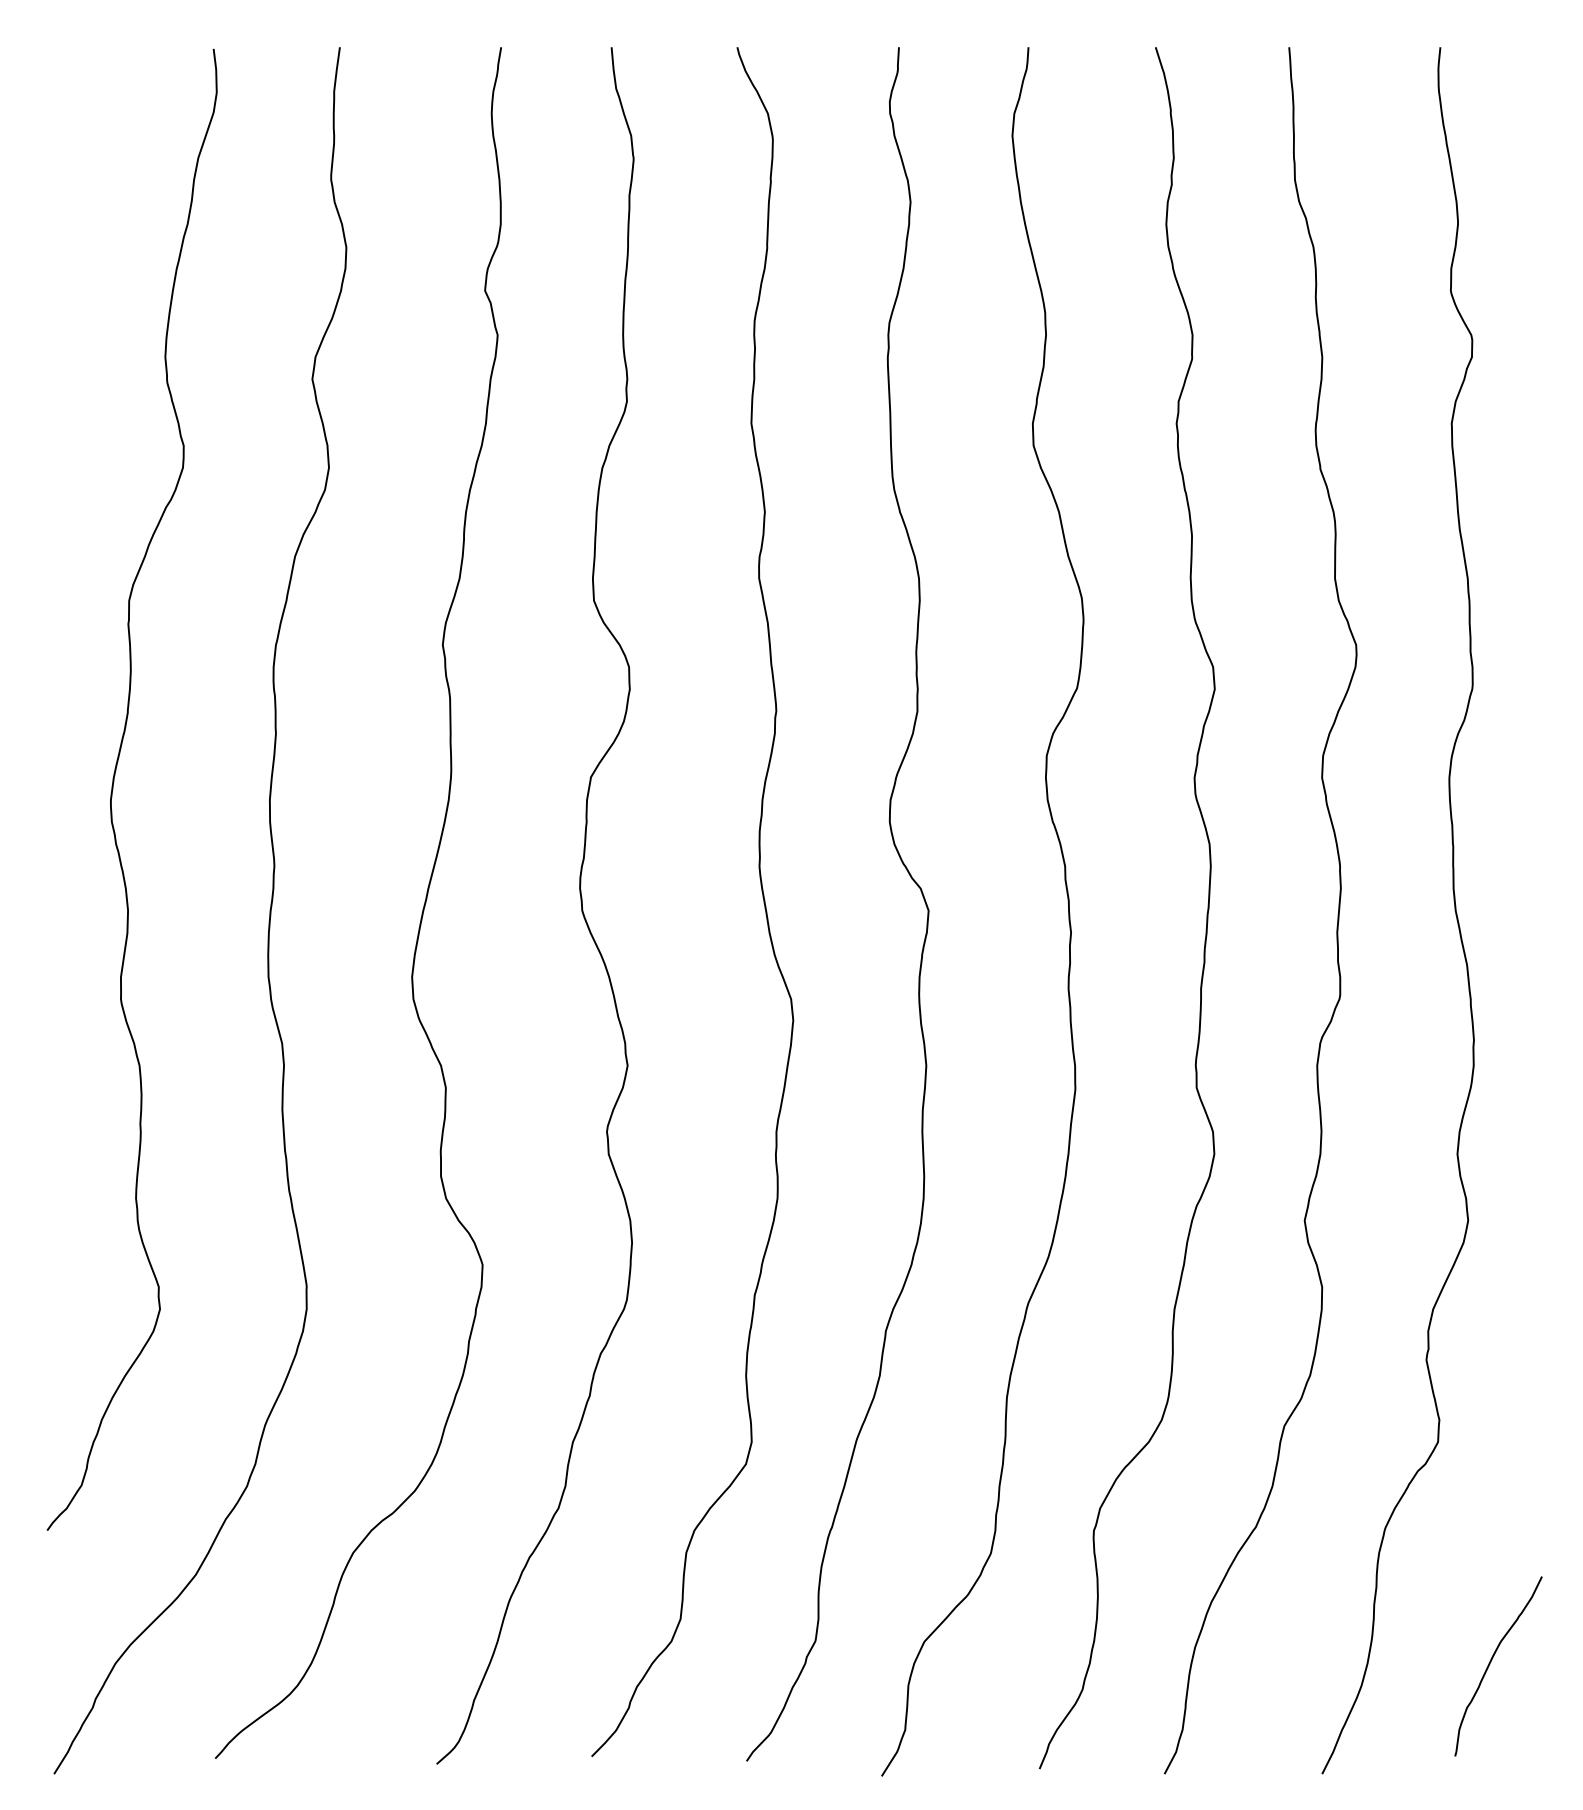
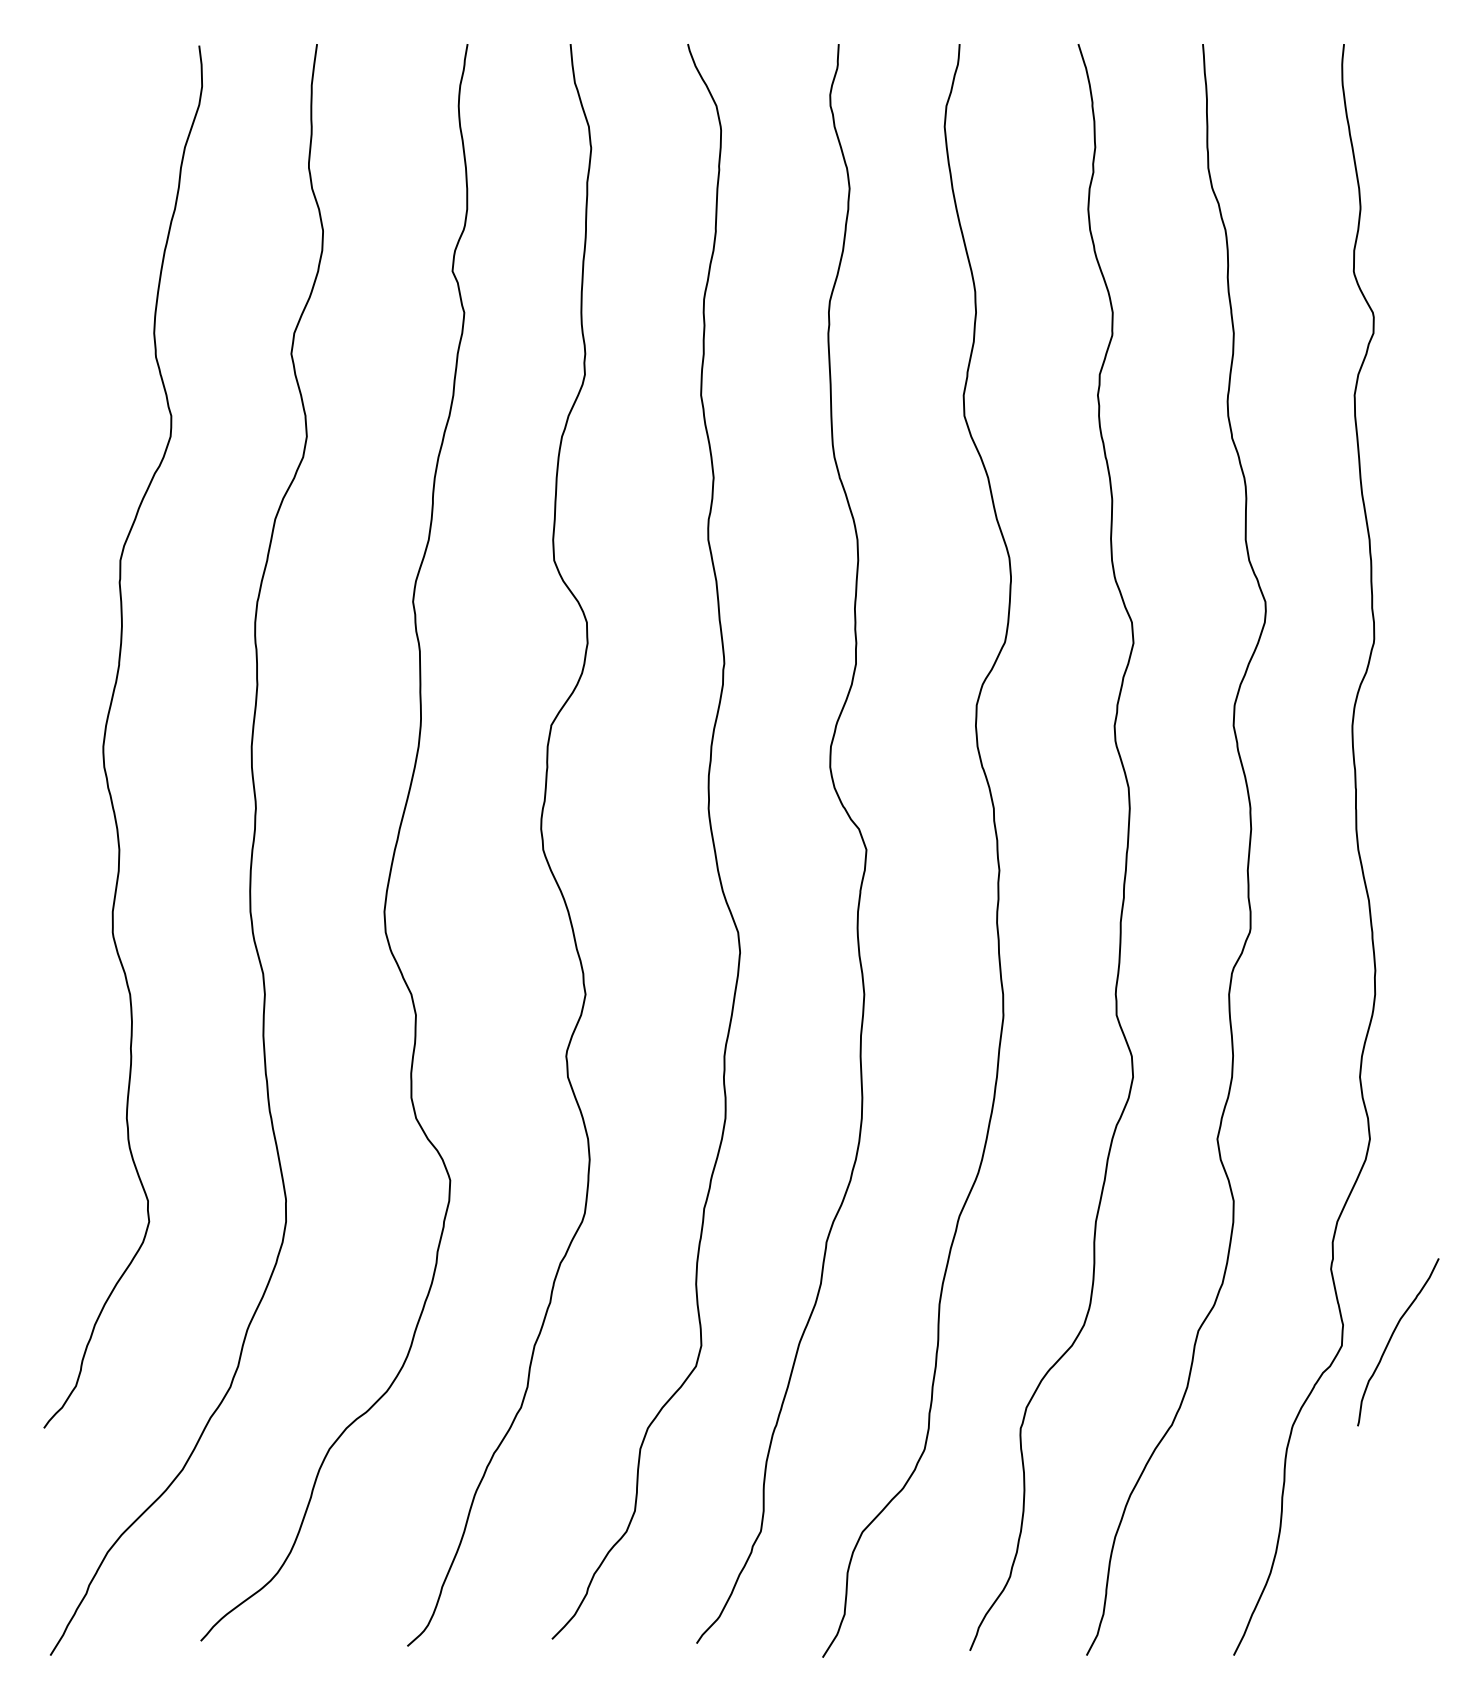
curve: (1491, 1662) -> (1391, 1338), moved

